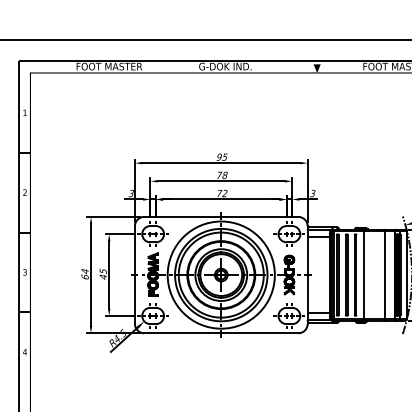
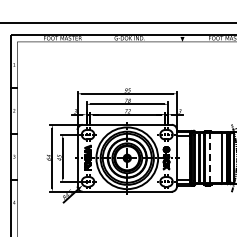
line: (364, 273) -> (209, 157), solid -> dashed

